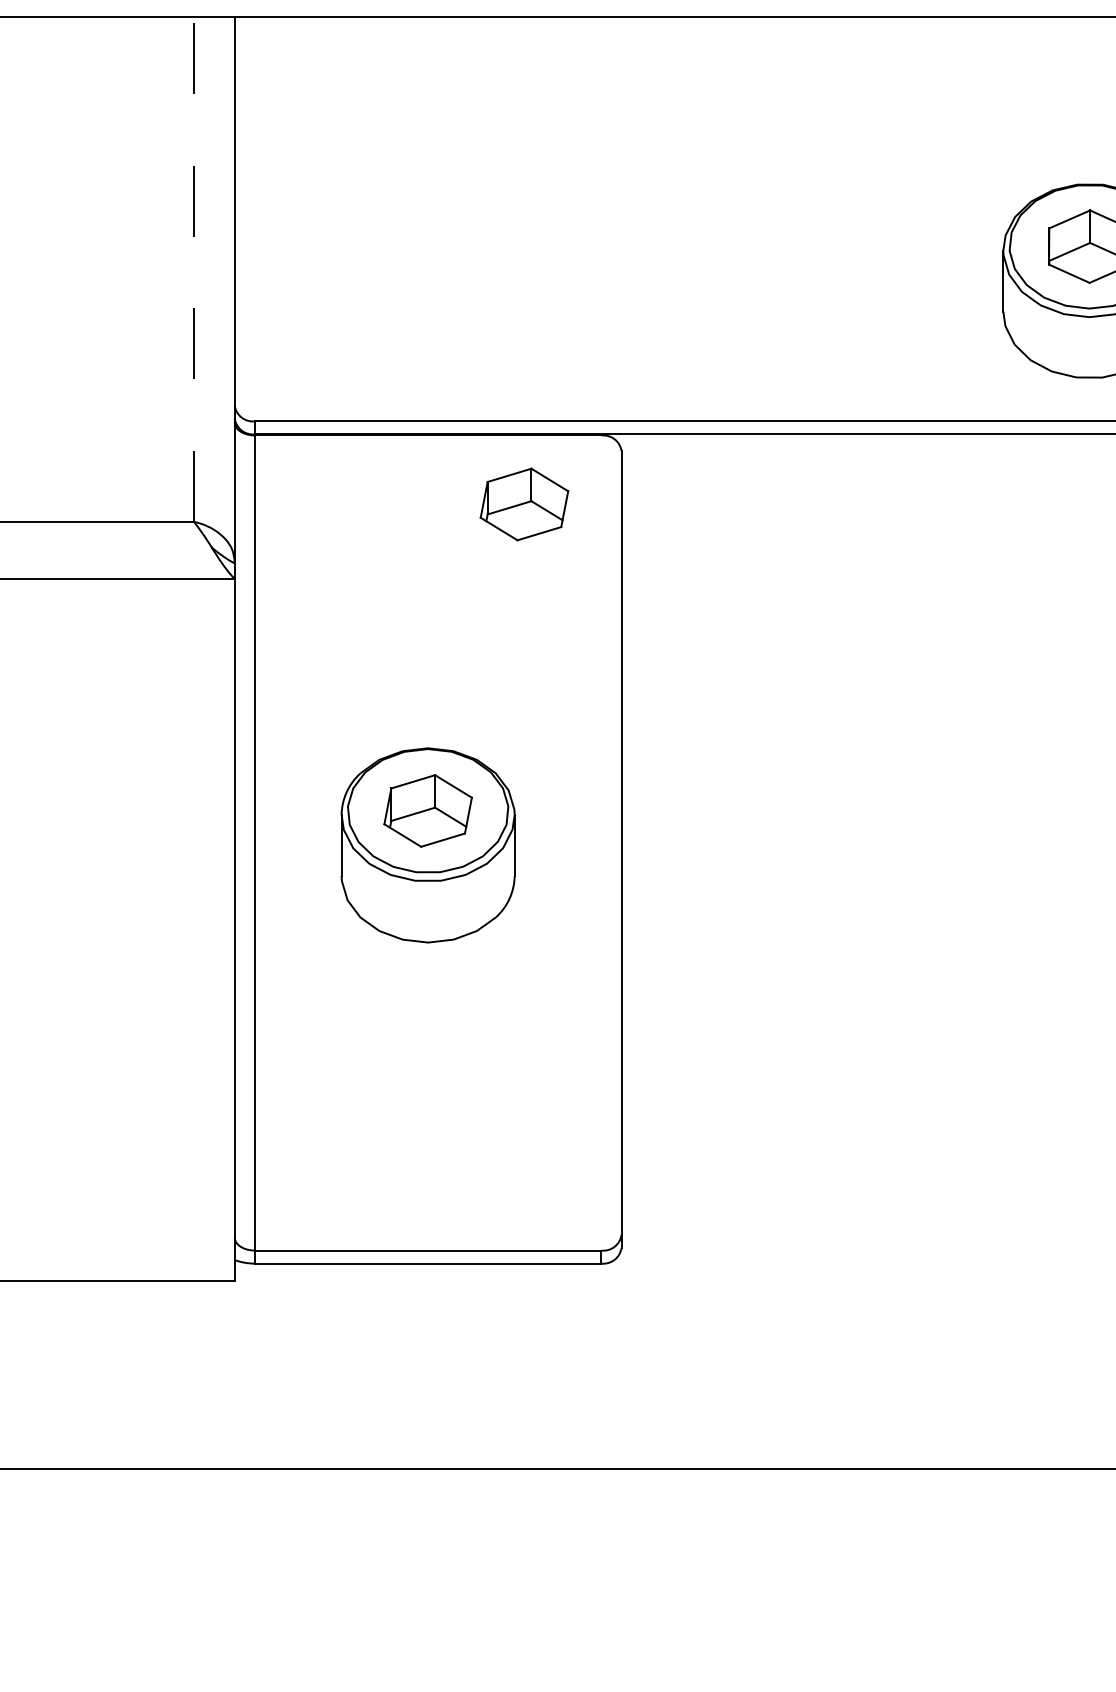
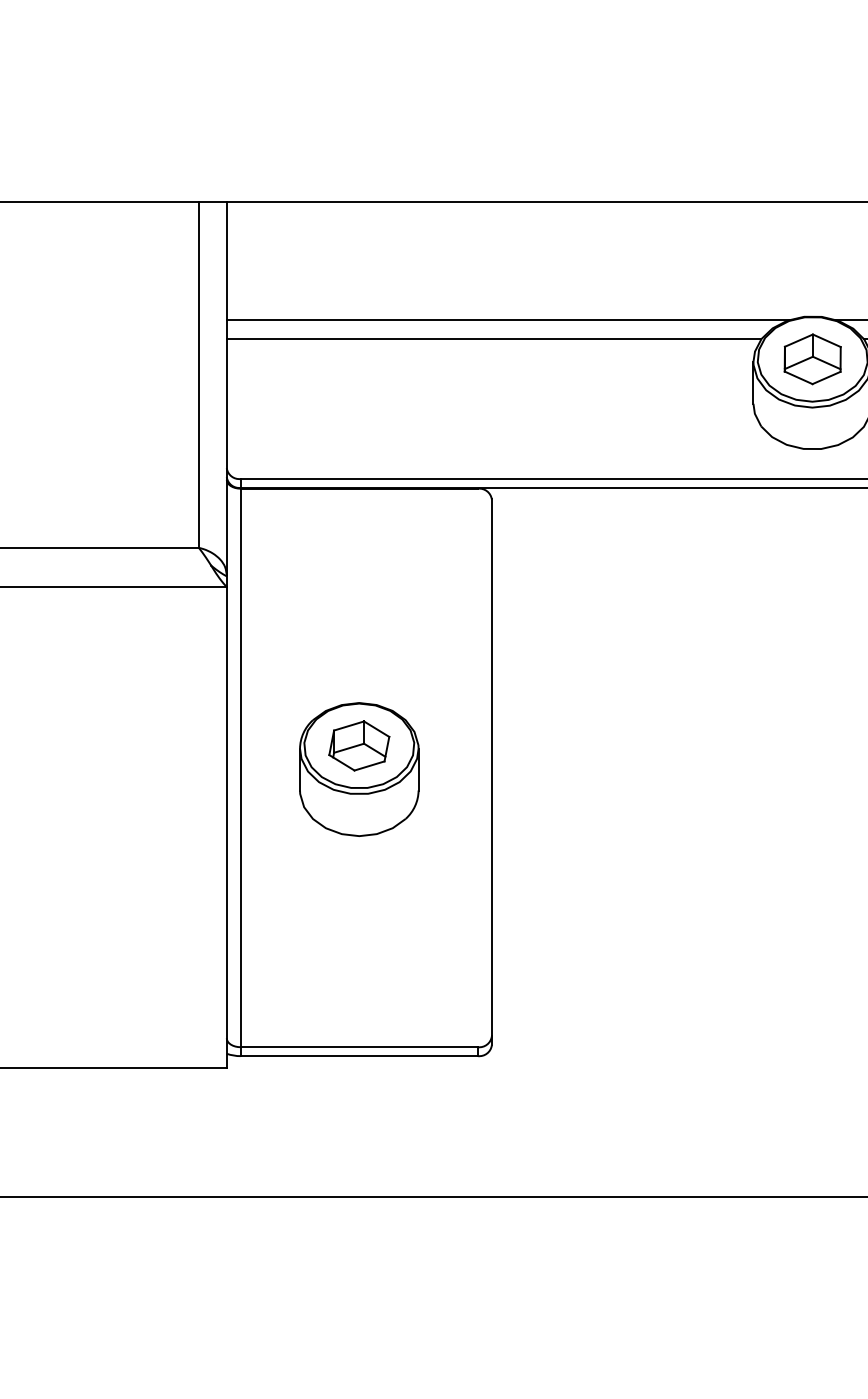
line: (645, 188) -> (508, 319), added
line: (623, 217) -> (493, 339), added
line: (193, 270) -> (198, 375), dashed -> solid
part: (524, 503) -> (425, 535), removed

